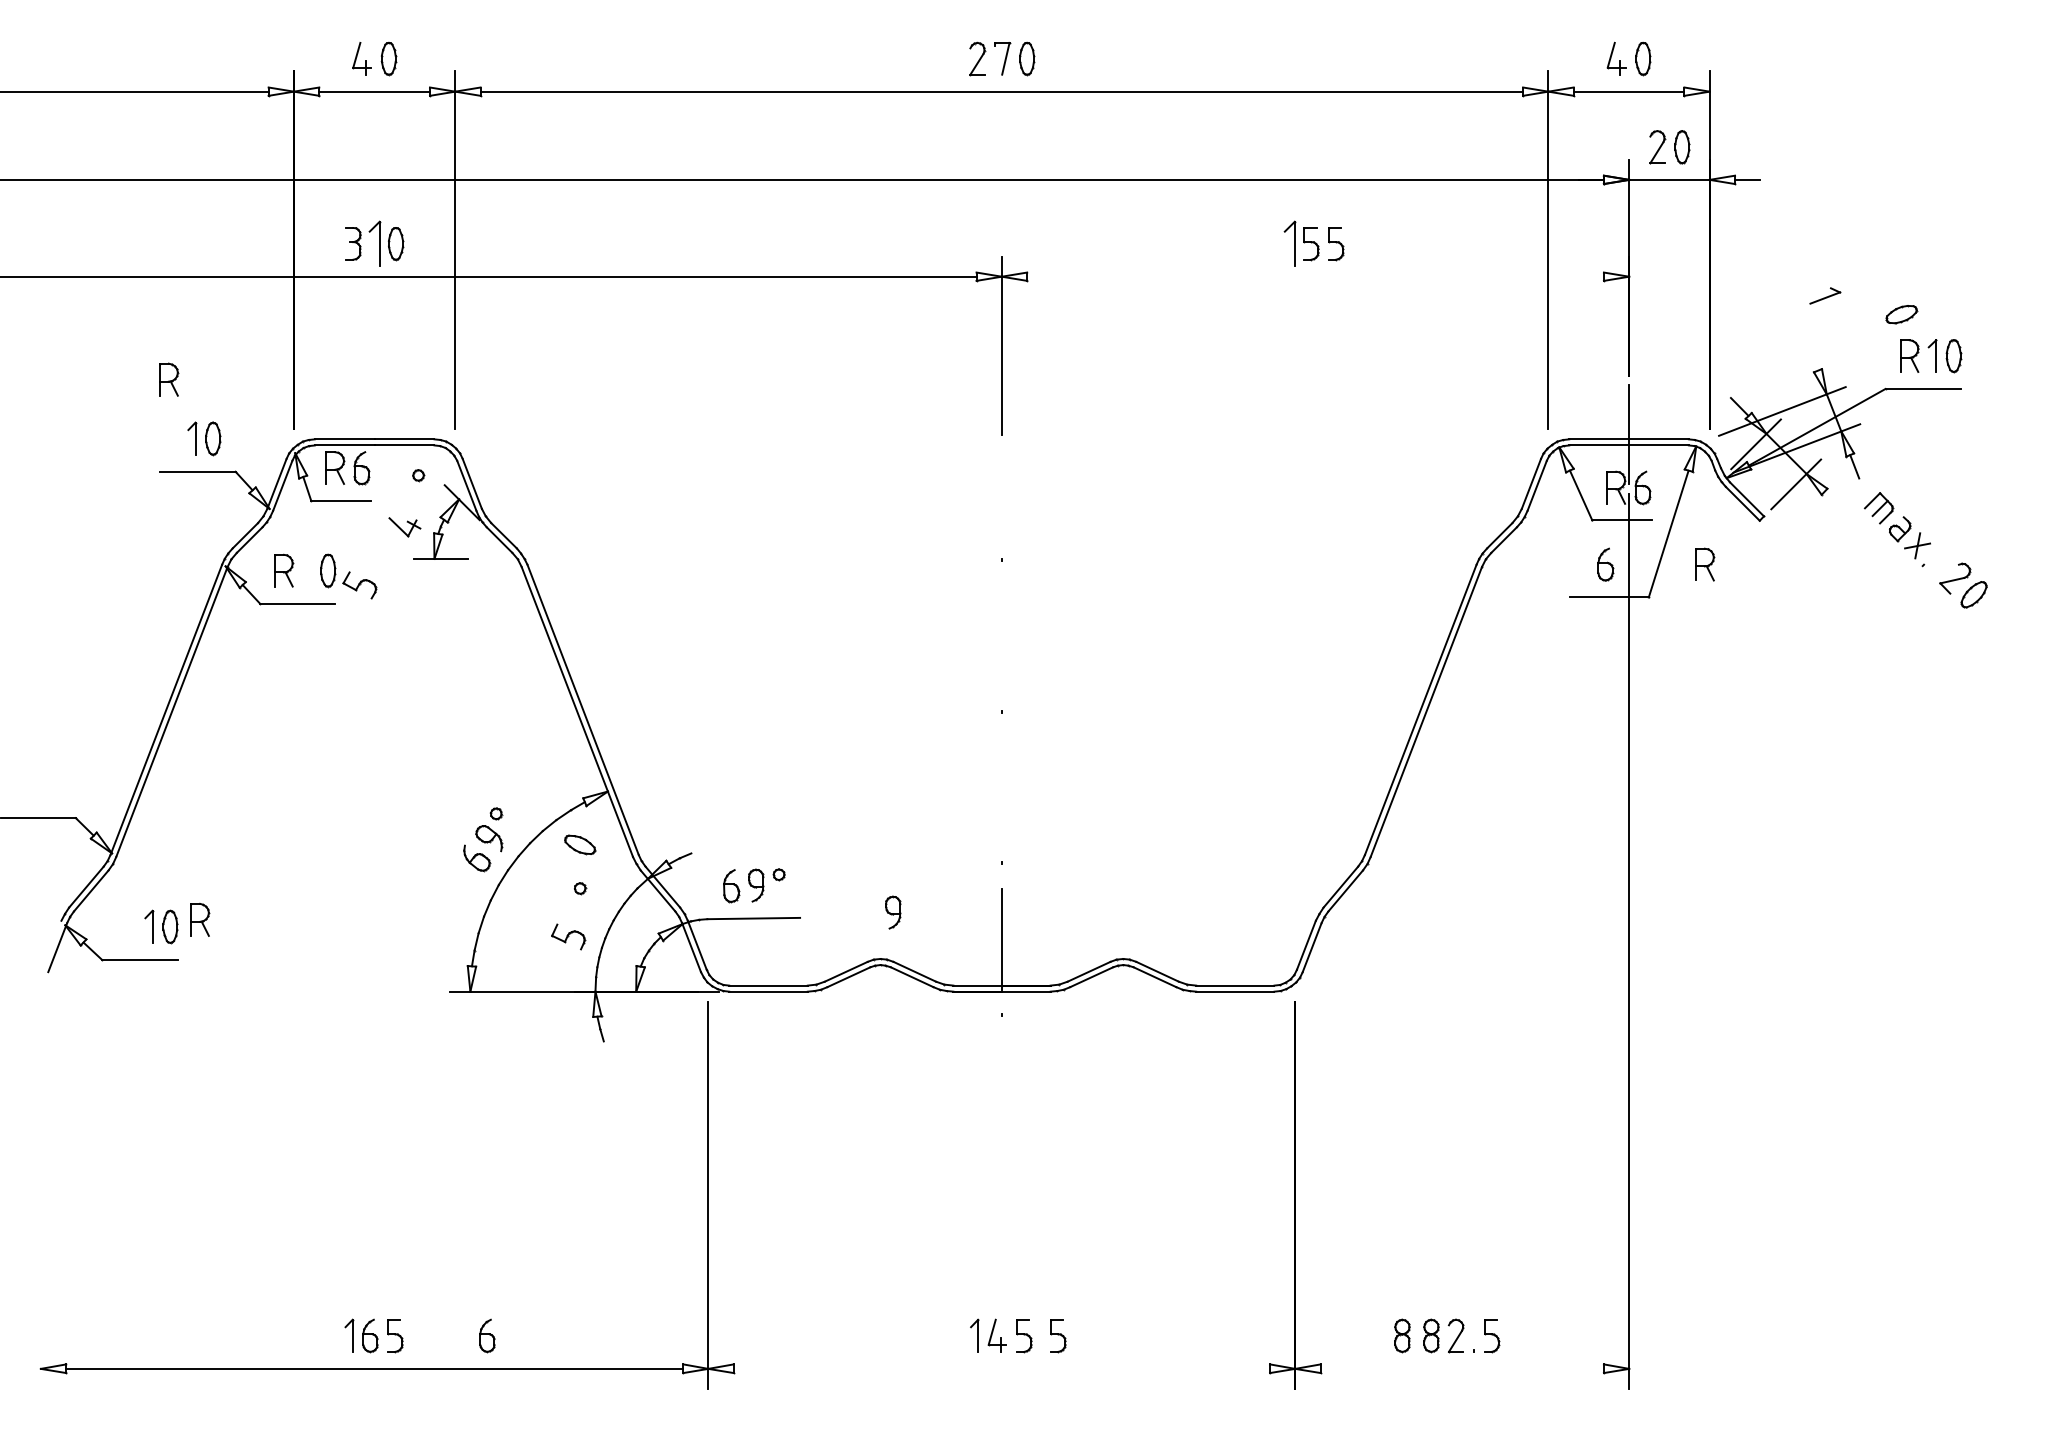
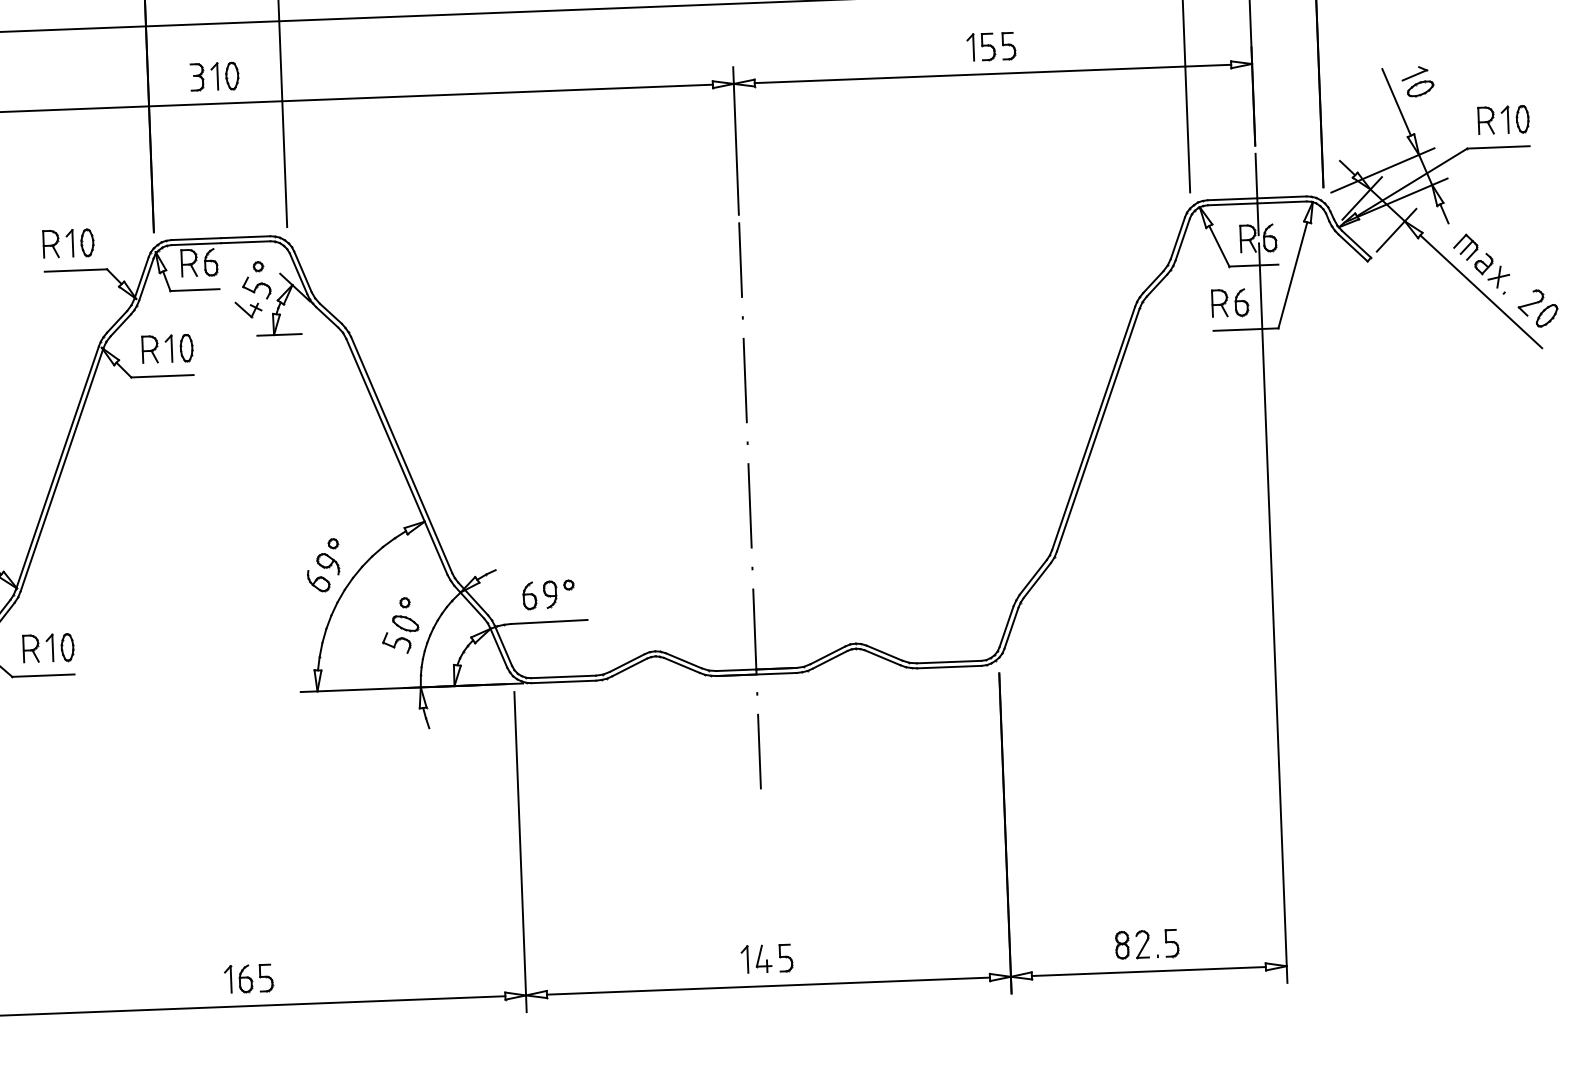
part: (374, 243) -> (214, 76), size x0.71
part: (1289, 243) -> (970, 47), size x0.71
line: (1315, 276) -> (992, 73), added
part: (1901, 314) -> (1420, 88), moved
line: (1801, 329) -> (1396, 102), added
part: (169, 379) -> (51, 243), moved
line: (1001, 489) -> (740, 259), added
line: (1895, 562) -> (1481, 291), added
part: (1705, 564) -> (1220, 303), moved
part: (306, 570) -> (168, 348), added
part: (359, 585) -> (256, 288), moved
line: (1001, 635) -> (744, 380), added
line: (1001, 787) -> (749, 505), added
part: (580, 844) -> (405, 623), moved
part: (893, 912) -> (664, 612), removed
part: (200, 919) -> (31, 648), moved
line: (1001, 1084) -> (759, 751), added
part: (487, 1335) -> (342, 974), removed
part: (1402, 1335) -> (1098, 945), removed
part: (1058, 1336) -> (814, 957), removed
line: (1001, 1368) -> (768, 985), added
line: (1461, 1368) -> (1148, 971), added

